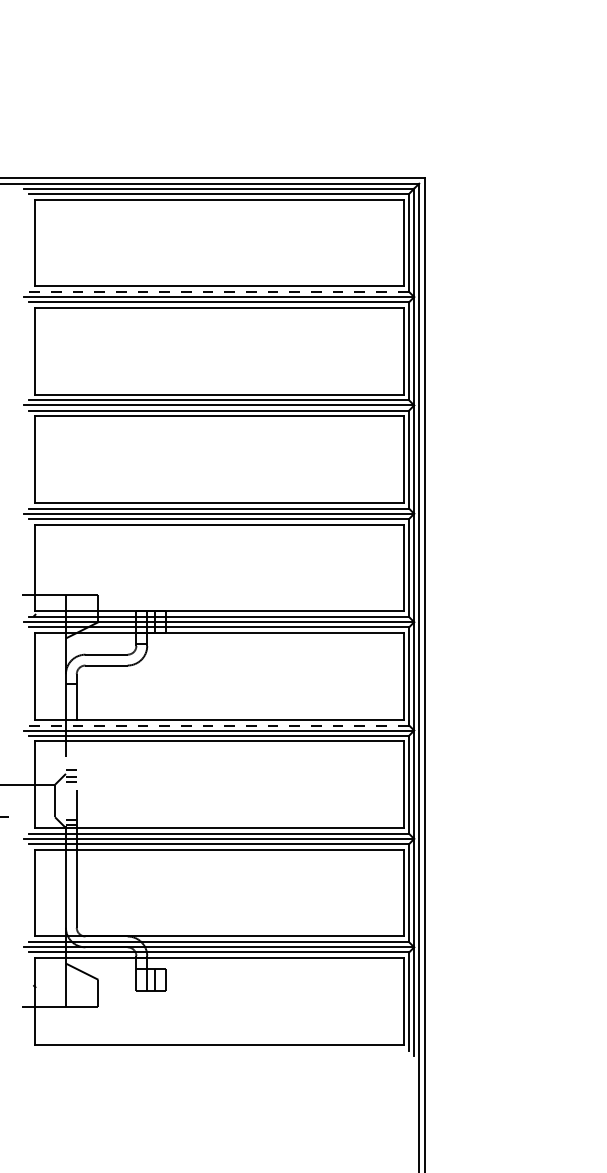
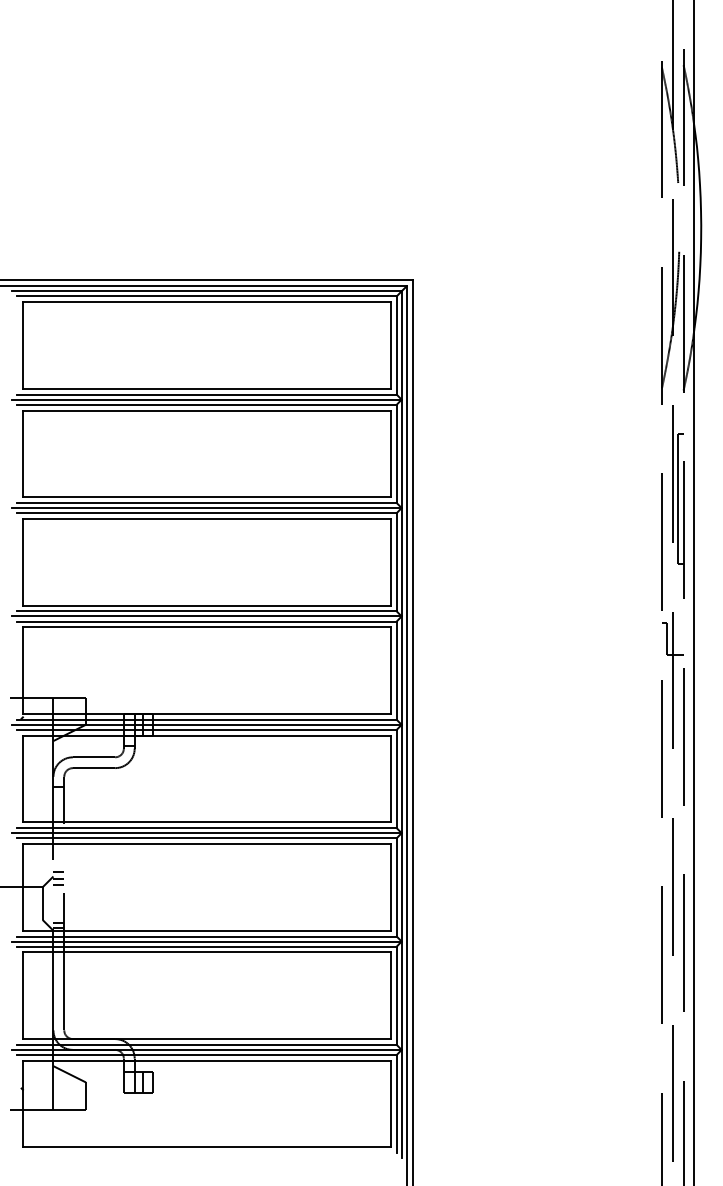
line: (220, 291) -> (207, 394), dashed -> solid
line: (220, 725) -> (207, 828), dashed -> solid

